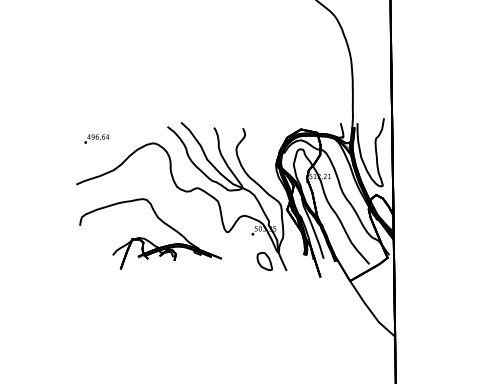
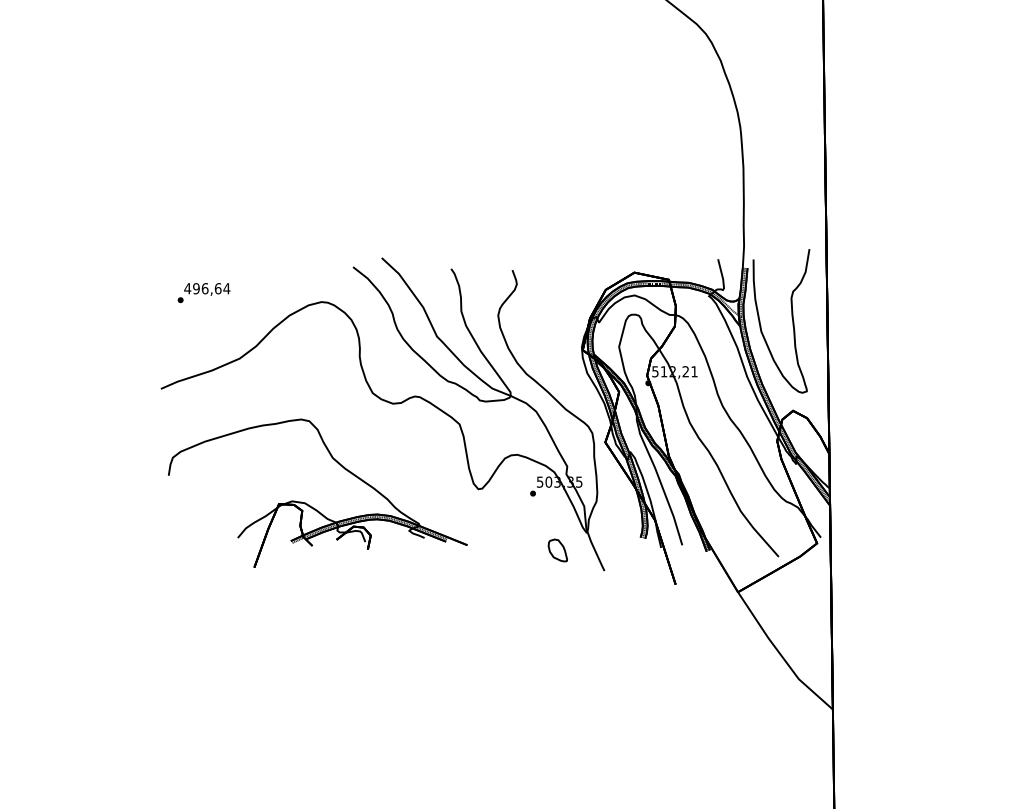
part: (264, 260) -> (557, 548), size x0.6

